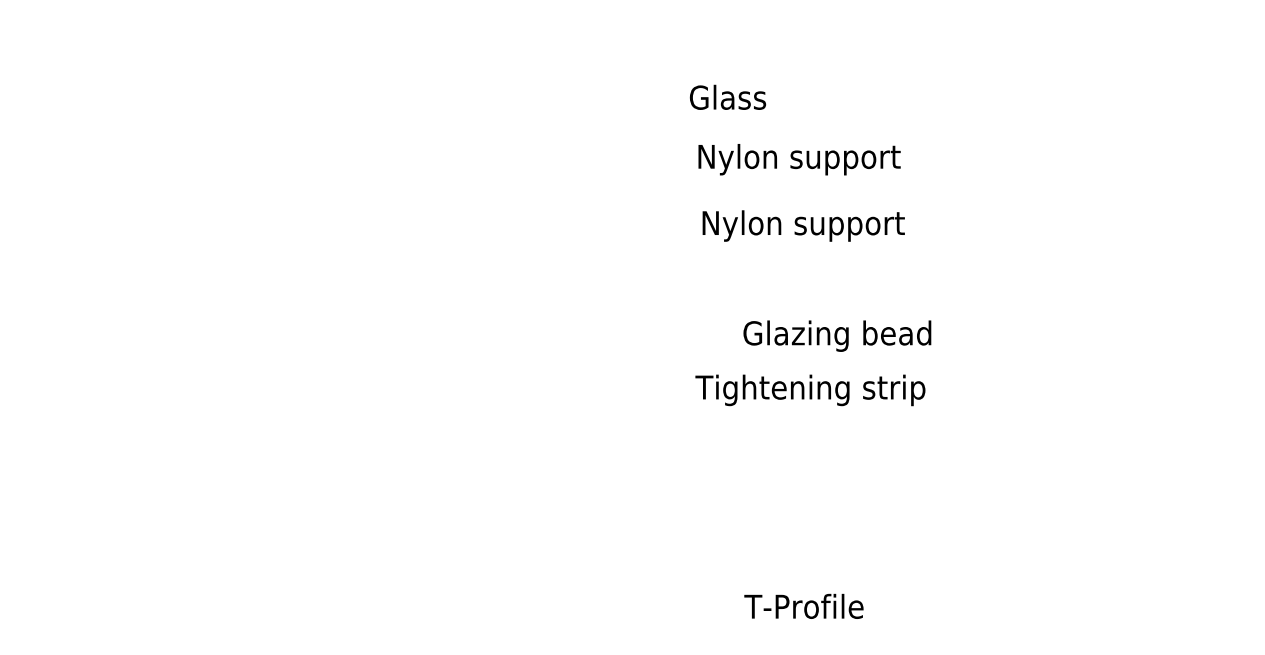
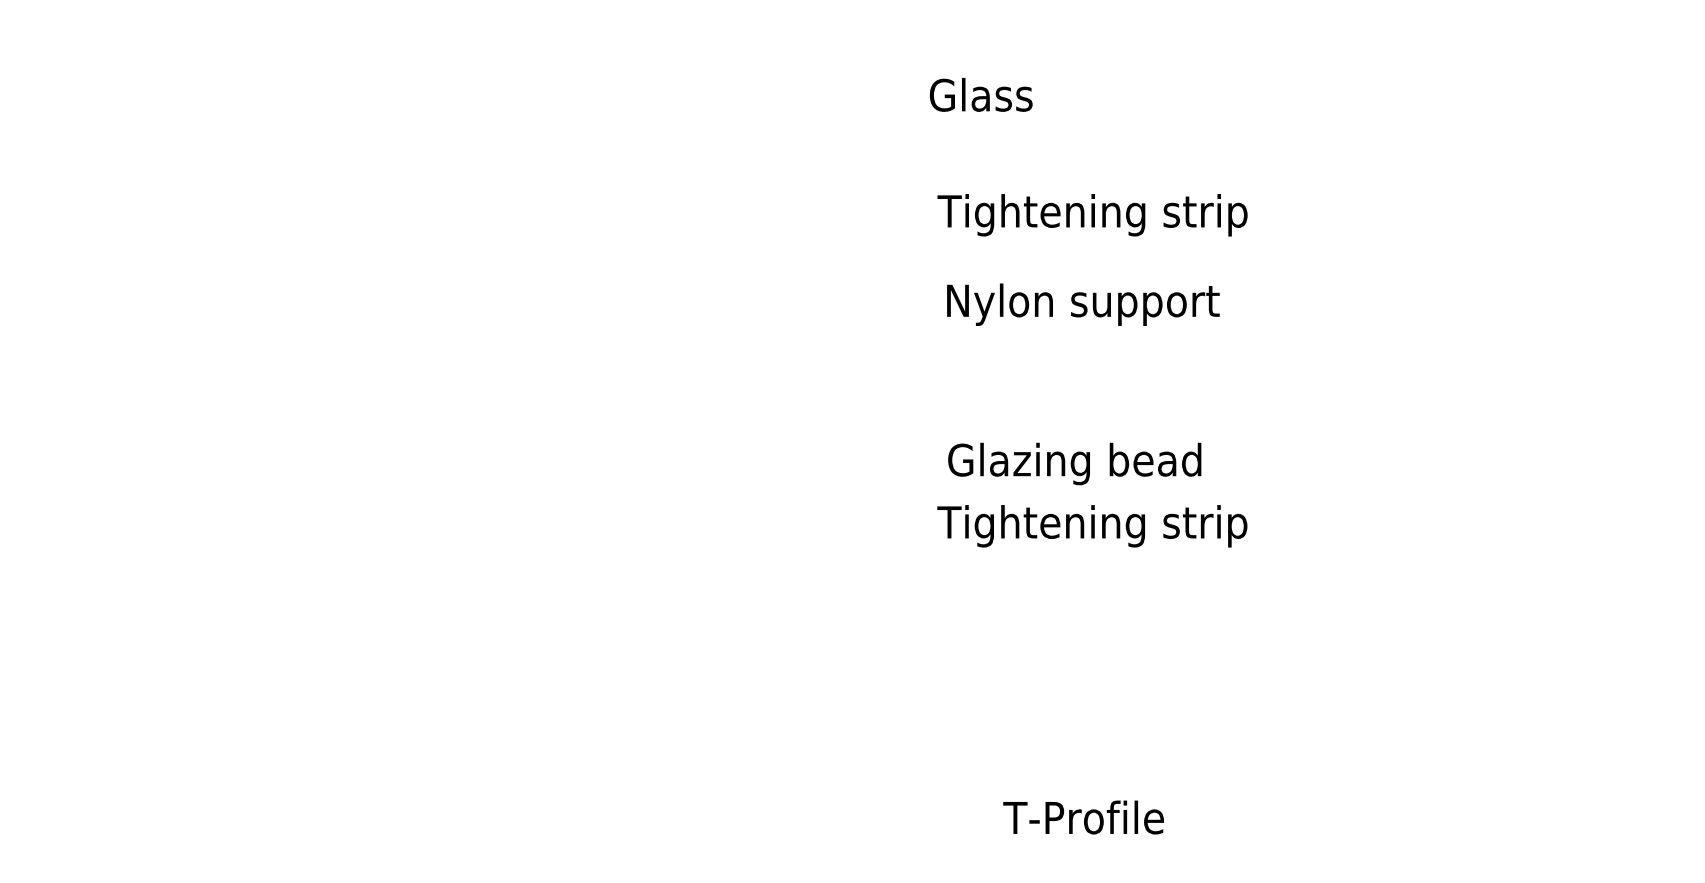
text: (728, 96) -> (981, 93), moved
text: (810, 159) -> (1092, 215), Nylon support -> Tightening strip
text: (837, 335) -> (1074, 463), moved

